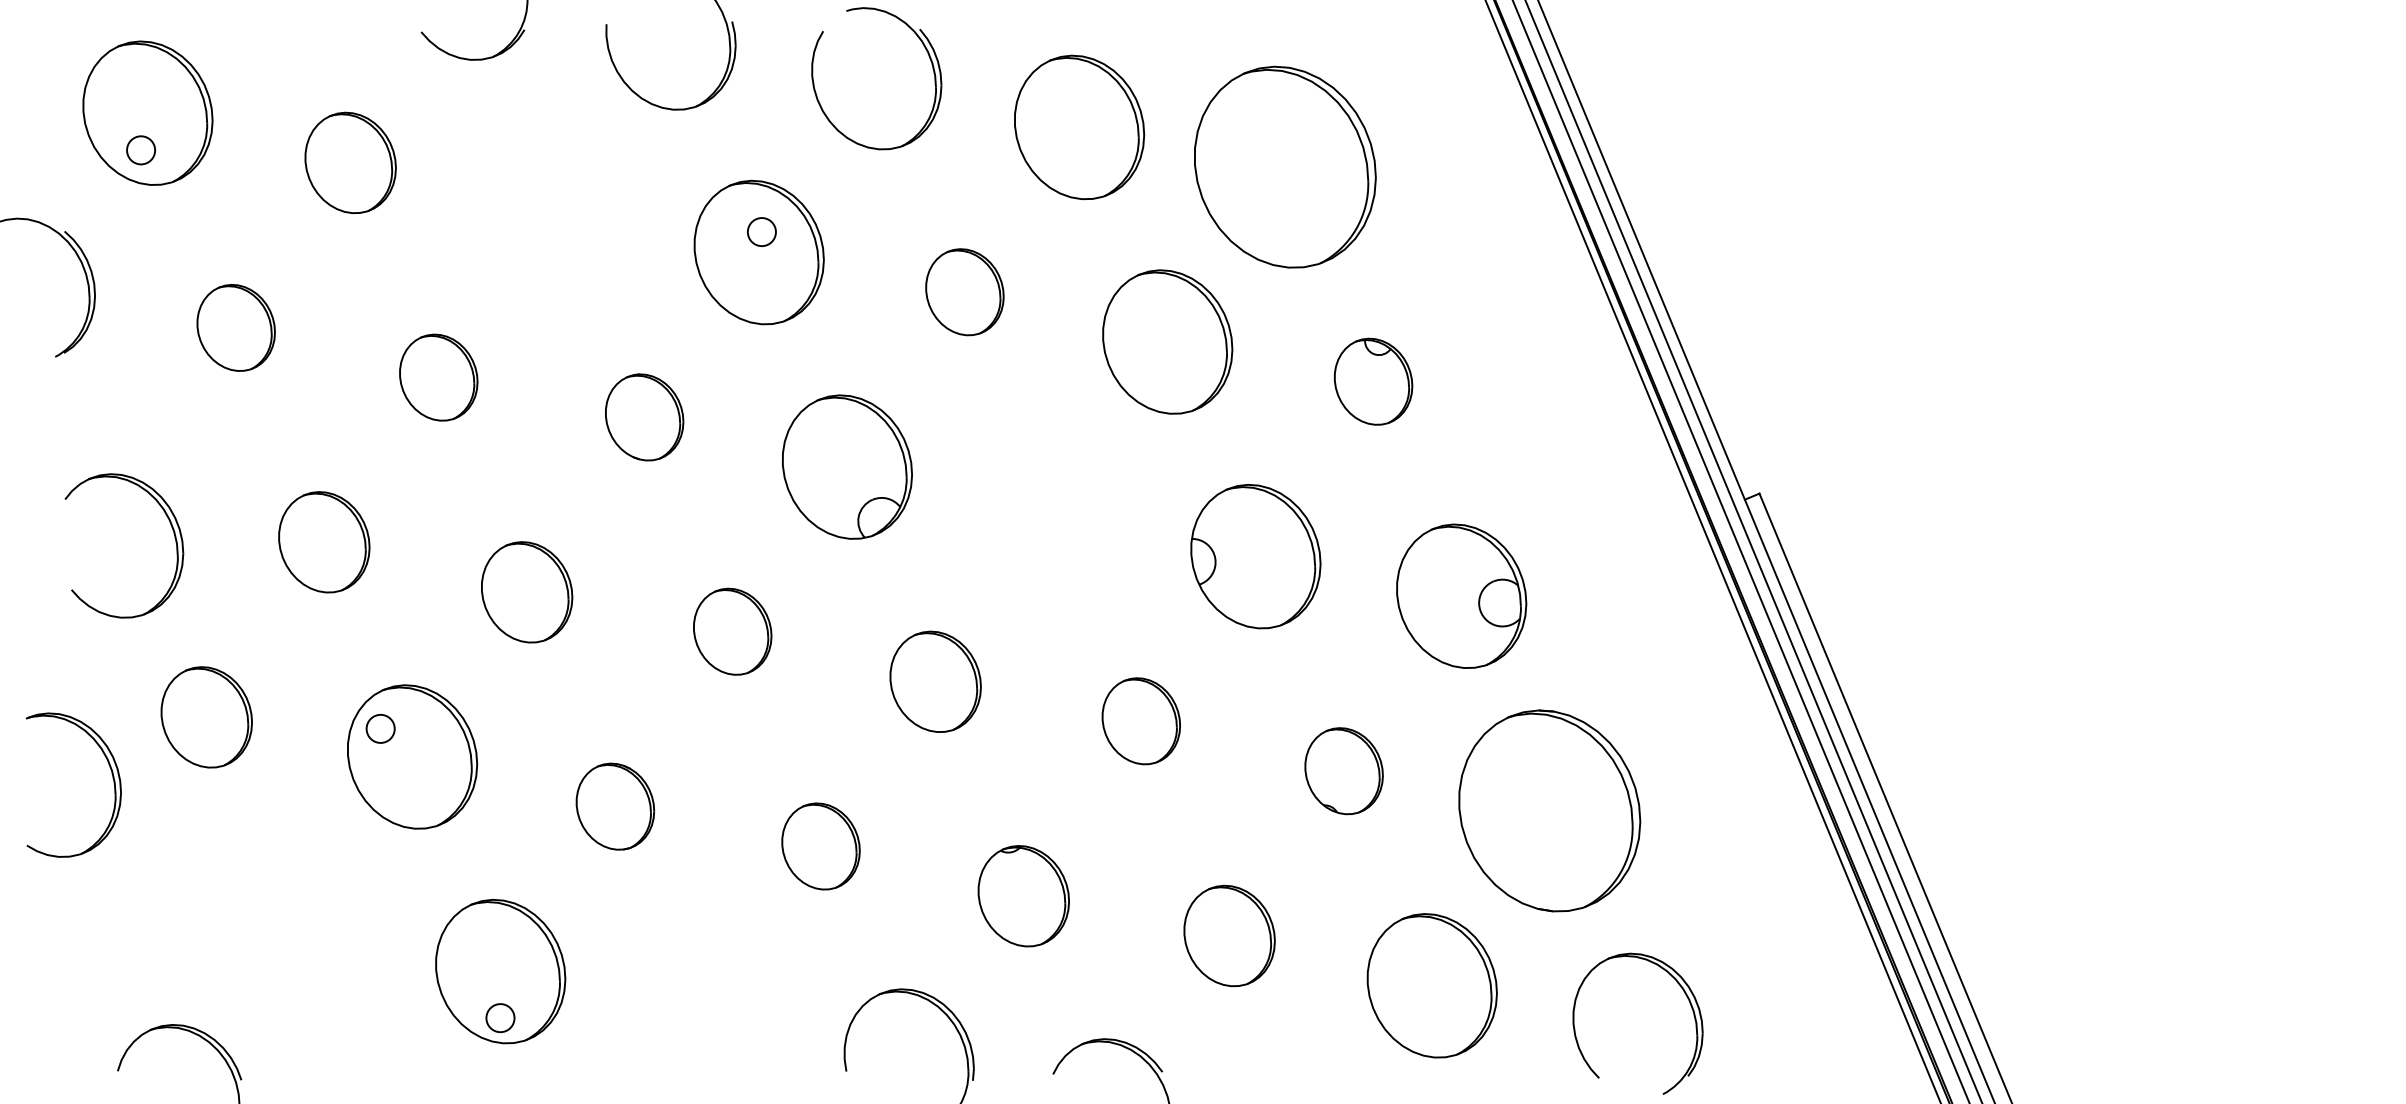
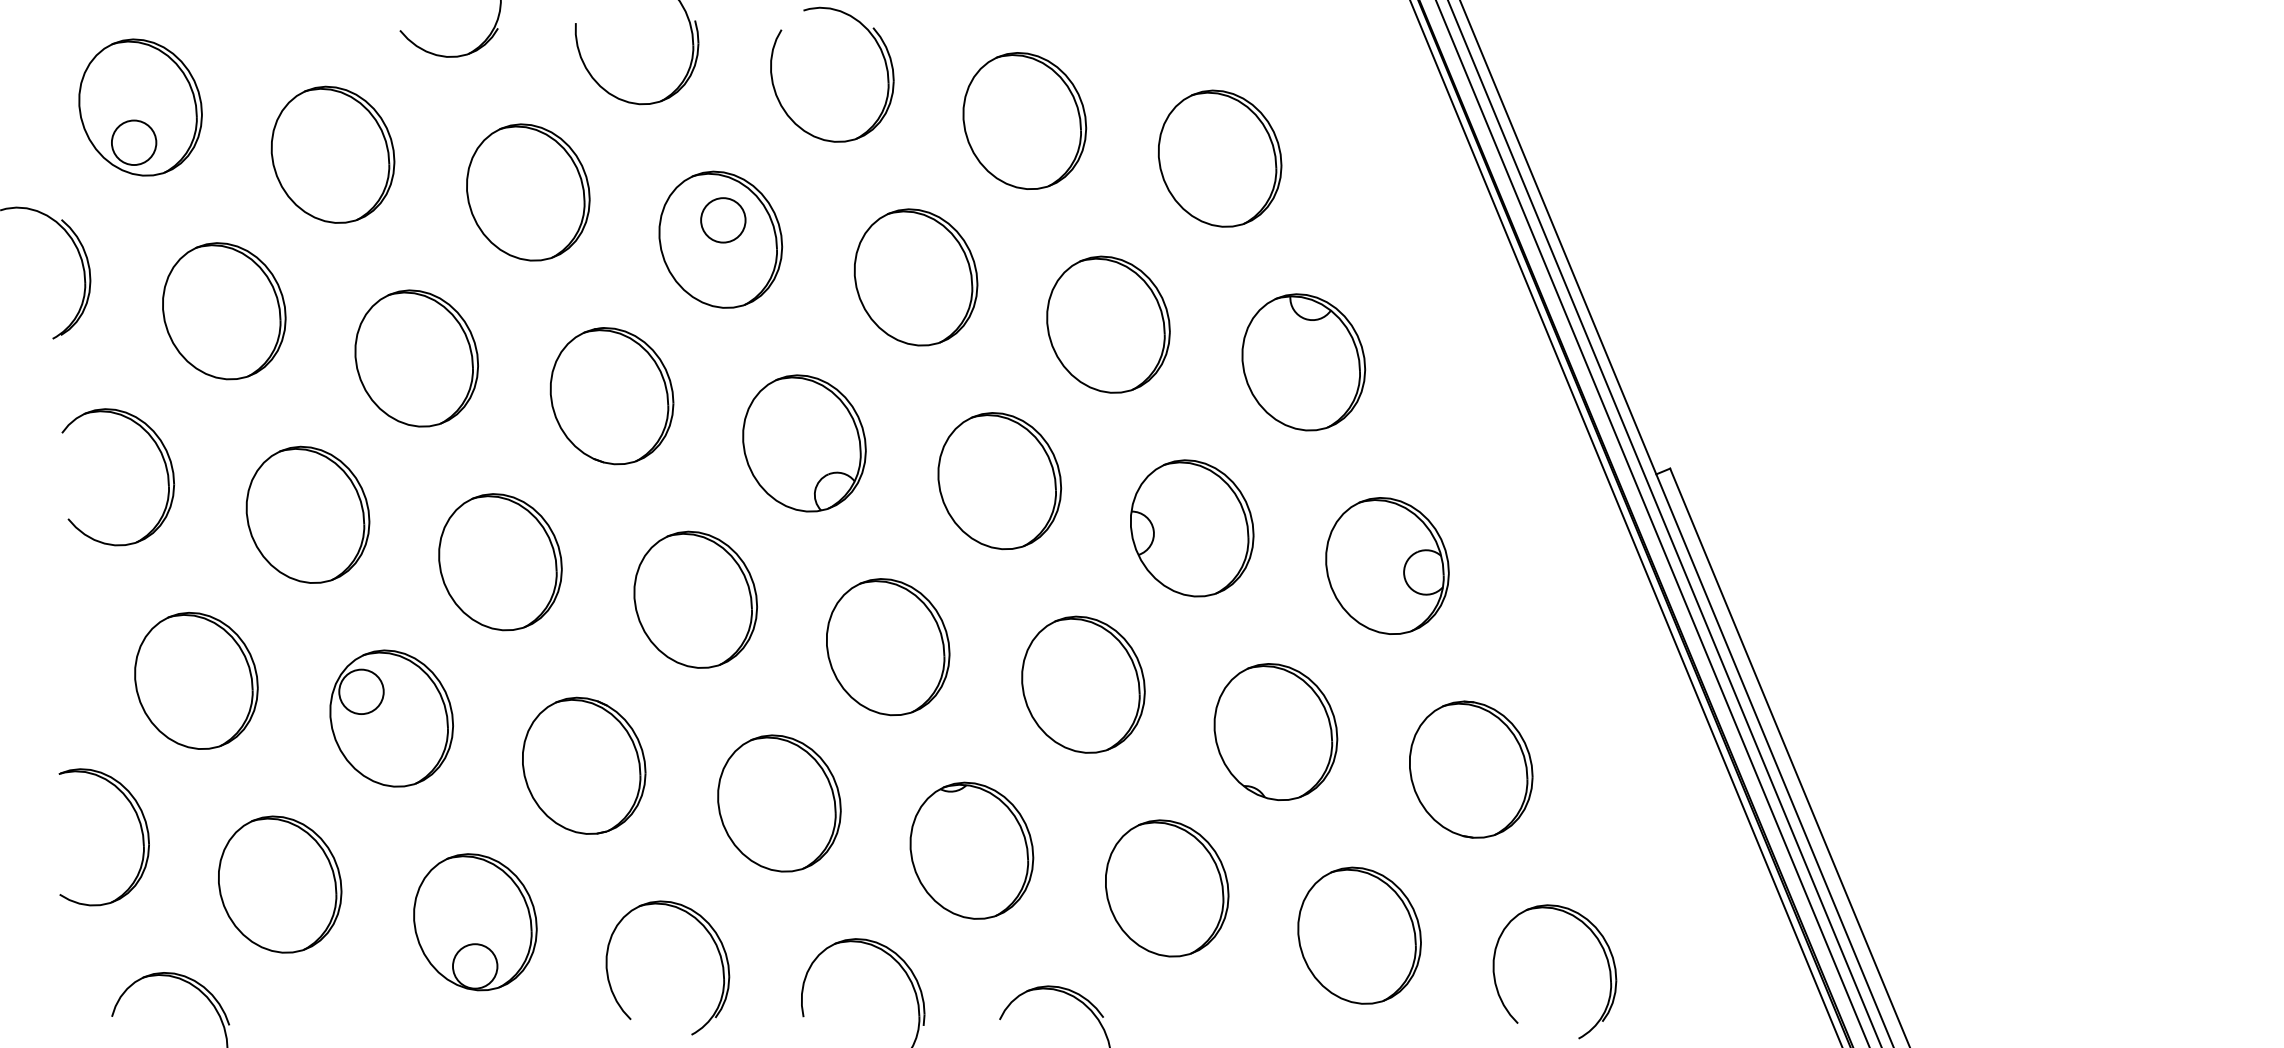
circle: (140, 150) -> (133, 142), size x1.67
part: (350, 162) -> (332, 154), size x1.43
part: (1284, 166) -> (1219, 158), size x0.71
part: (556, 202) -> (528, 192), added
circle: (762, 232) -> (723, 220), size x1.67
part: (964, 292) -> (915, 277), size x1.67
part: (236, 328) -> (224, 311), size x1.67
part: (438, 377) -> (416, 358), size x1.67
part: (1373, 381) -> (1303, 362), size x1.67
part: (644, 417) -> (611, 396), size x1.67
part: (1052, 507) -> (999, 481), added
part: (172, 529) -> (163, 461), moved
part: (323, 541) -> (307, 514), size x1.43
part: (527, 592) -> (500, 562), size x1.43
part: (732, 631) -> (695, 599), size x1.67
part: (935, 682) -> (888, 647), size x1.43
part: (206, 716) -> (196, 680), size x1.43
part: (1141, 721) -> (1083, 684), size x1.67
circle: (380, 728) -> (361, 691), size x1.67
part: (1343, 770) -> (1275, 731), size x1.67
part: (111, 776) -> (140, 829), moved
part: (615, 806) -> (584, 765), size x1.67
part: (1550, 810) -> (1471, 769), size x0.71
part: (821, 846) -> (779, 803), size x1.67
part: (1023, 896) -> (971, 850), size x1.43
part: (295, 931) -> (280, 884), added
part: (1229, 936) -> (1167, 888), size x1.43
part: (750, 990) -> (712, 940), added
circle: (500, 1018) -> (475, 966), size x1.67

